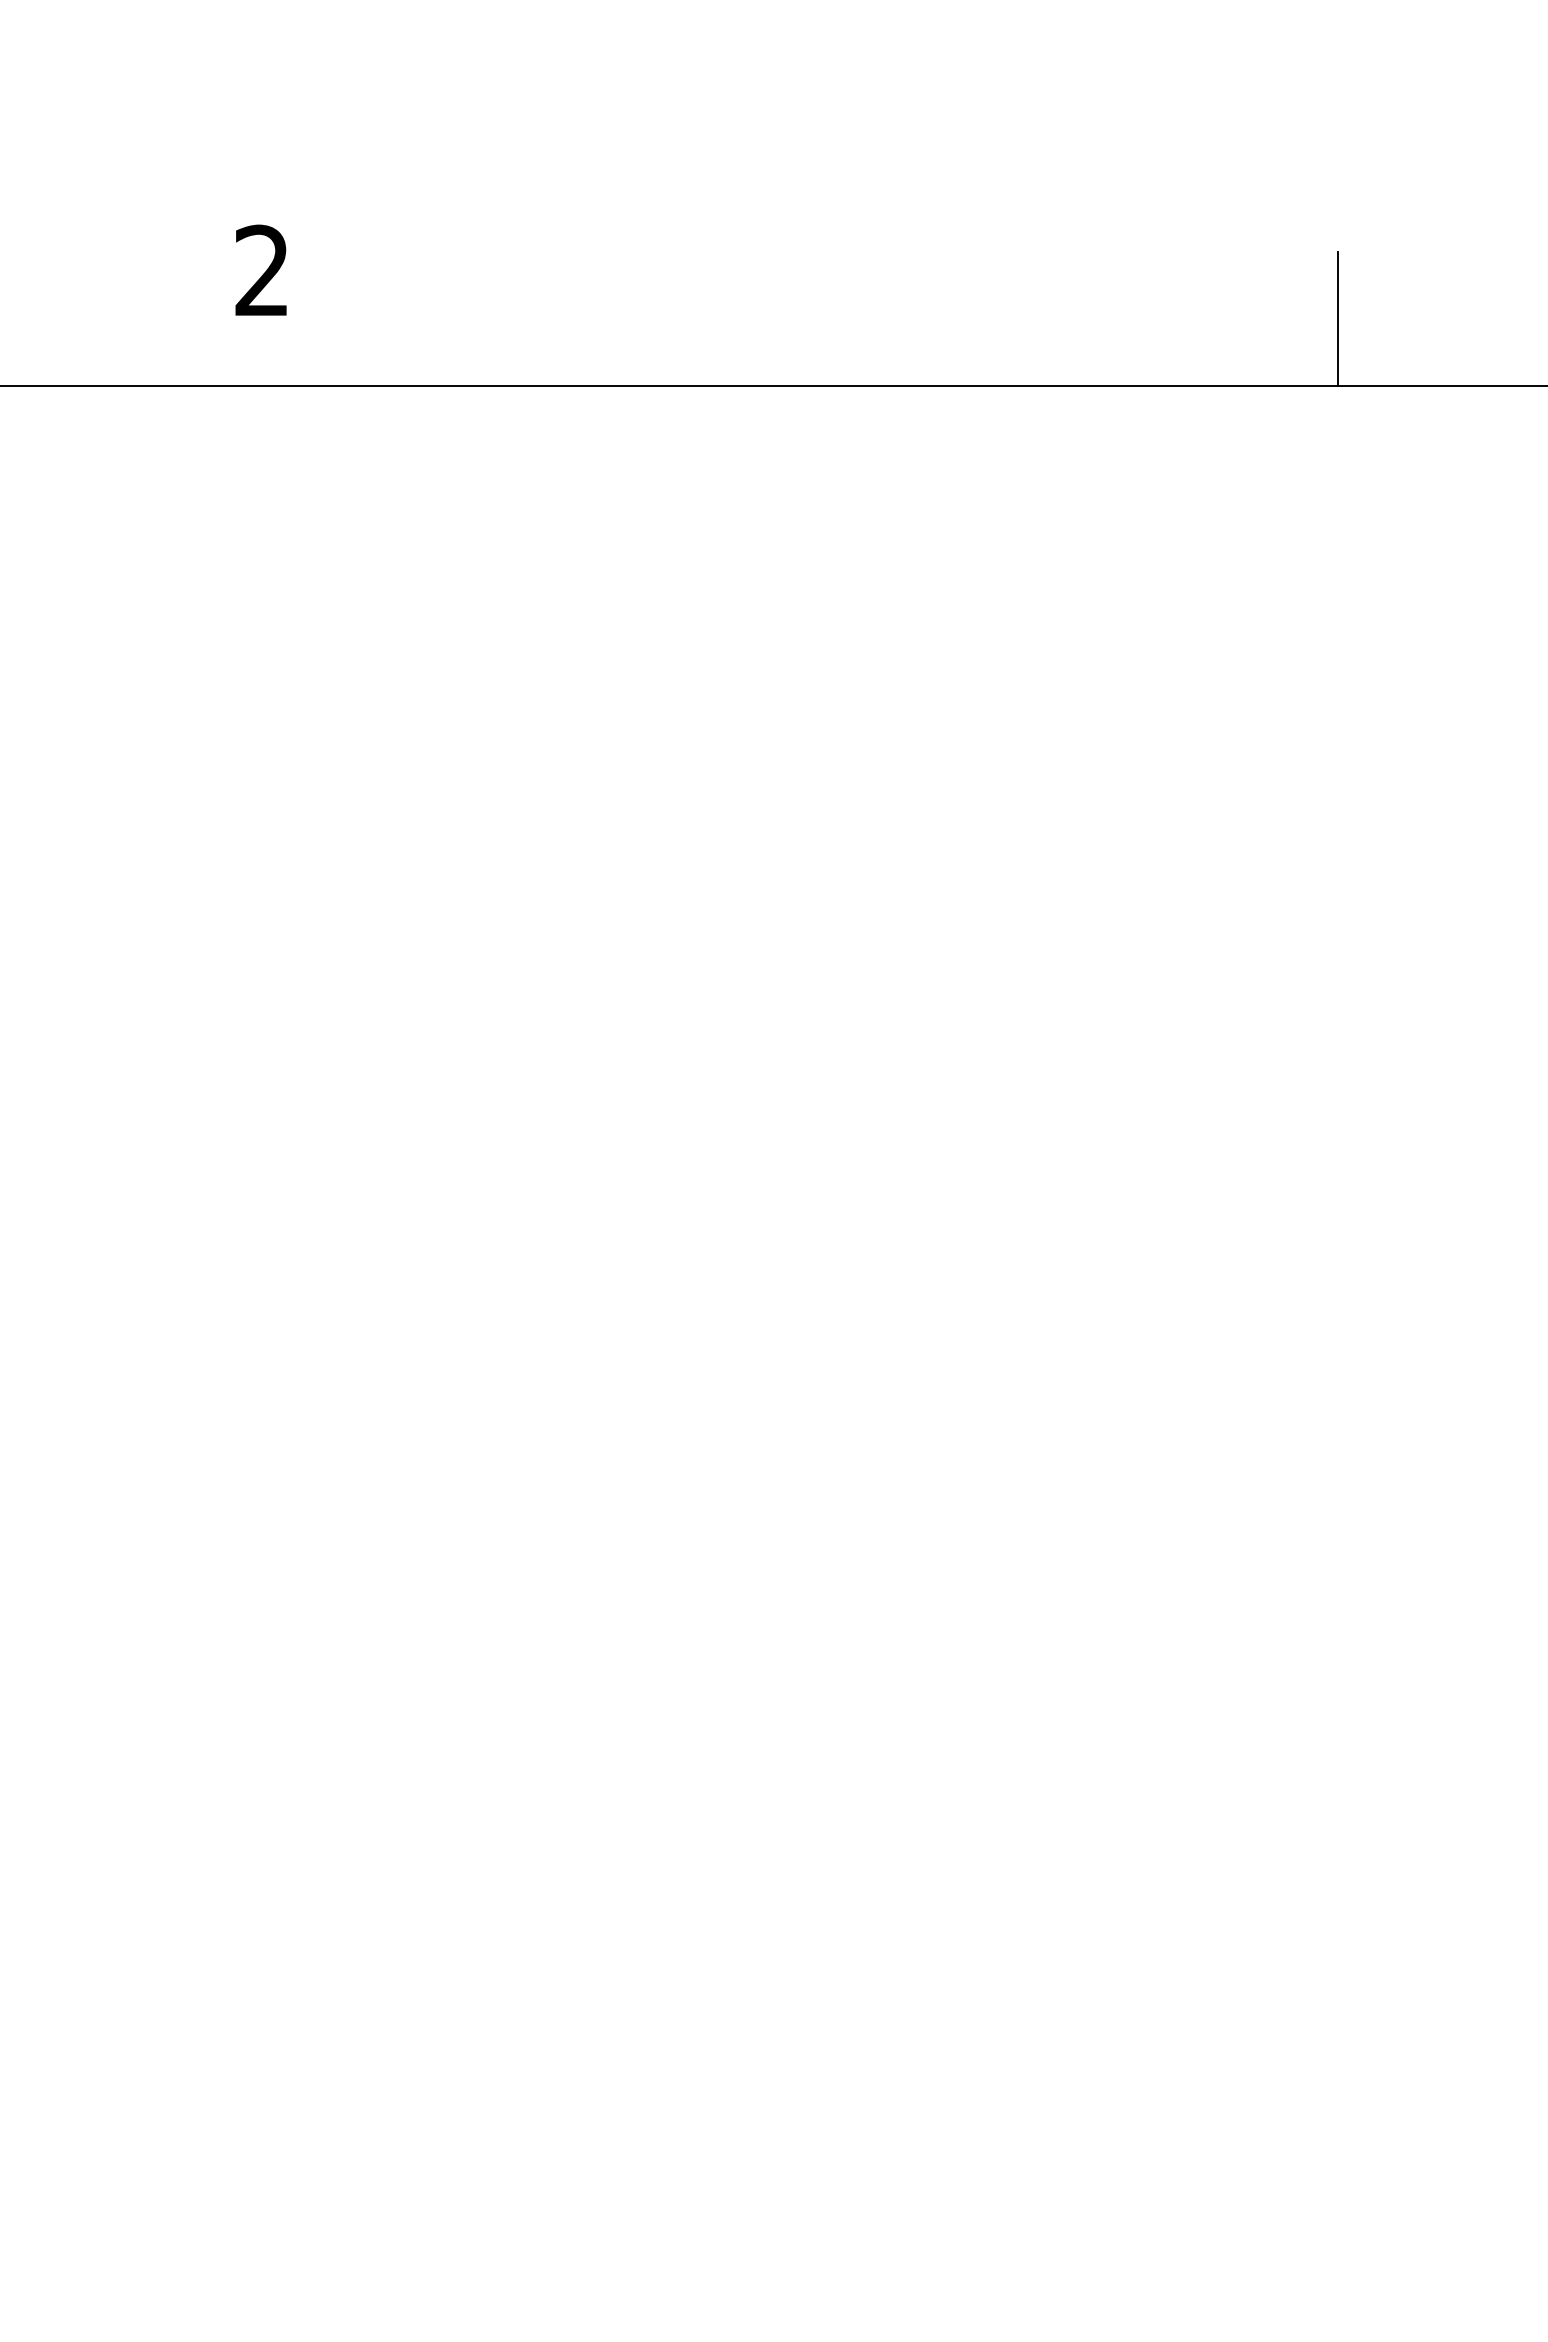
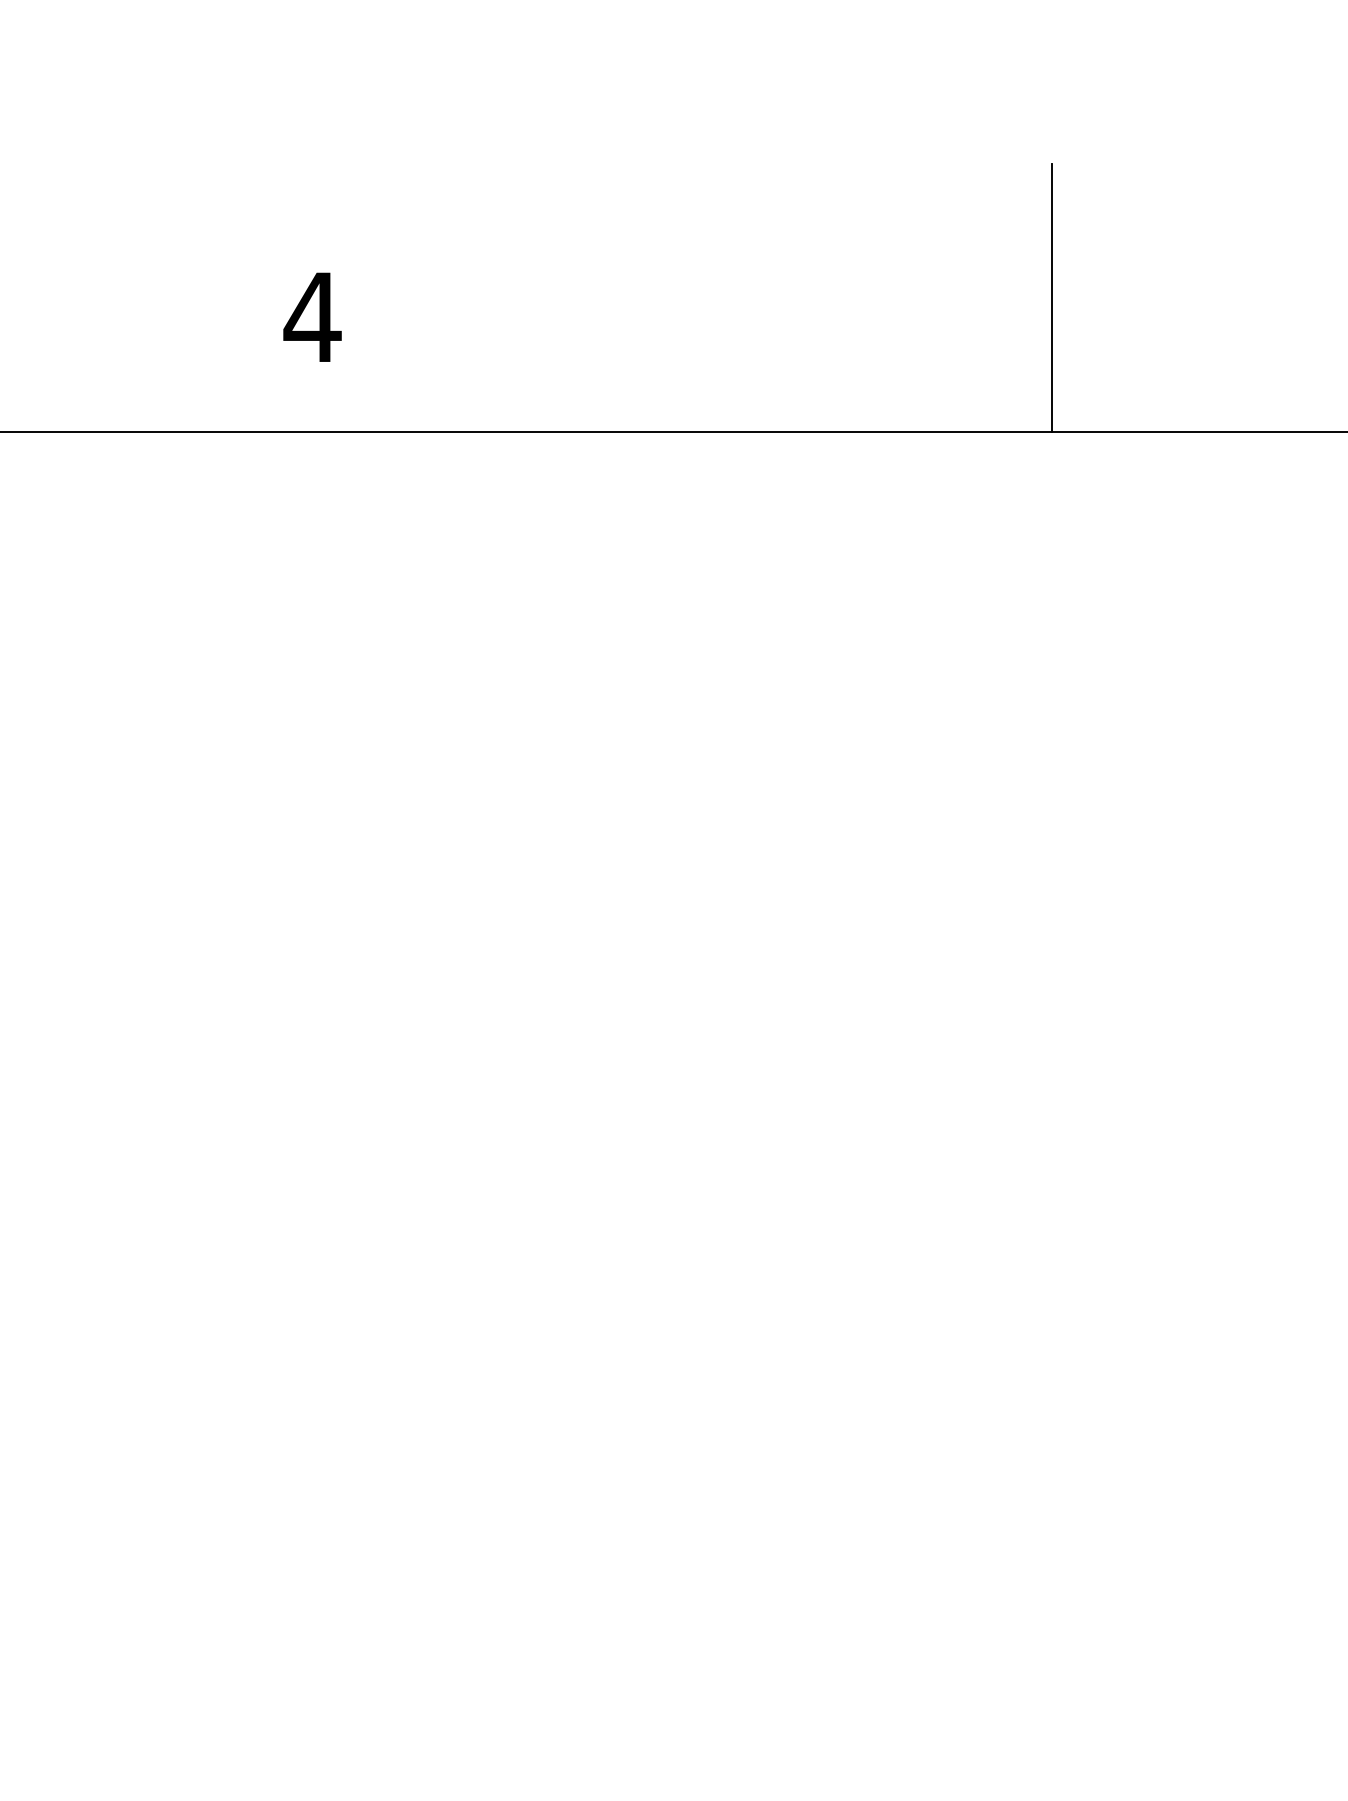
line: (1002, 251) -> (1051, 297), added
text: (261, 269) -> (311, 315), 2 -> 4

